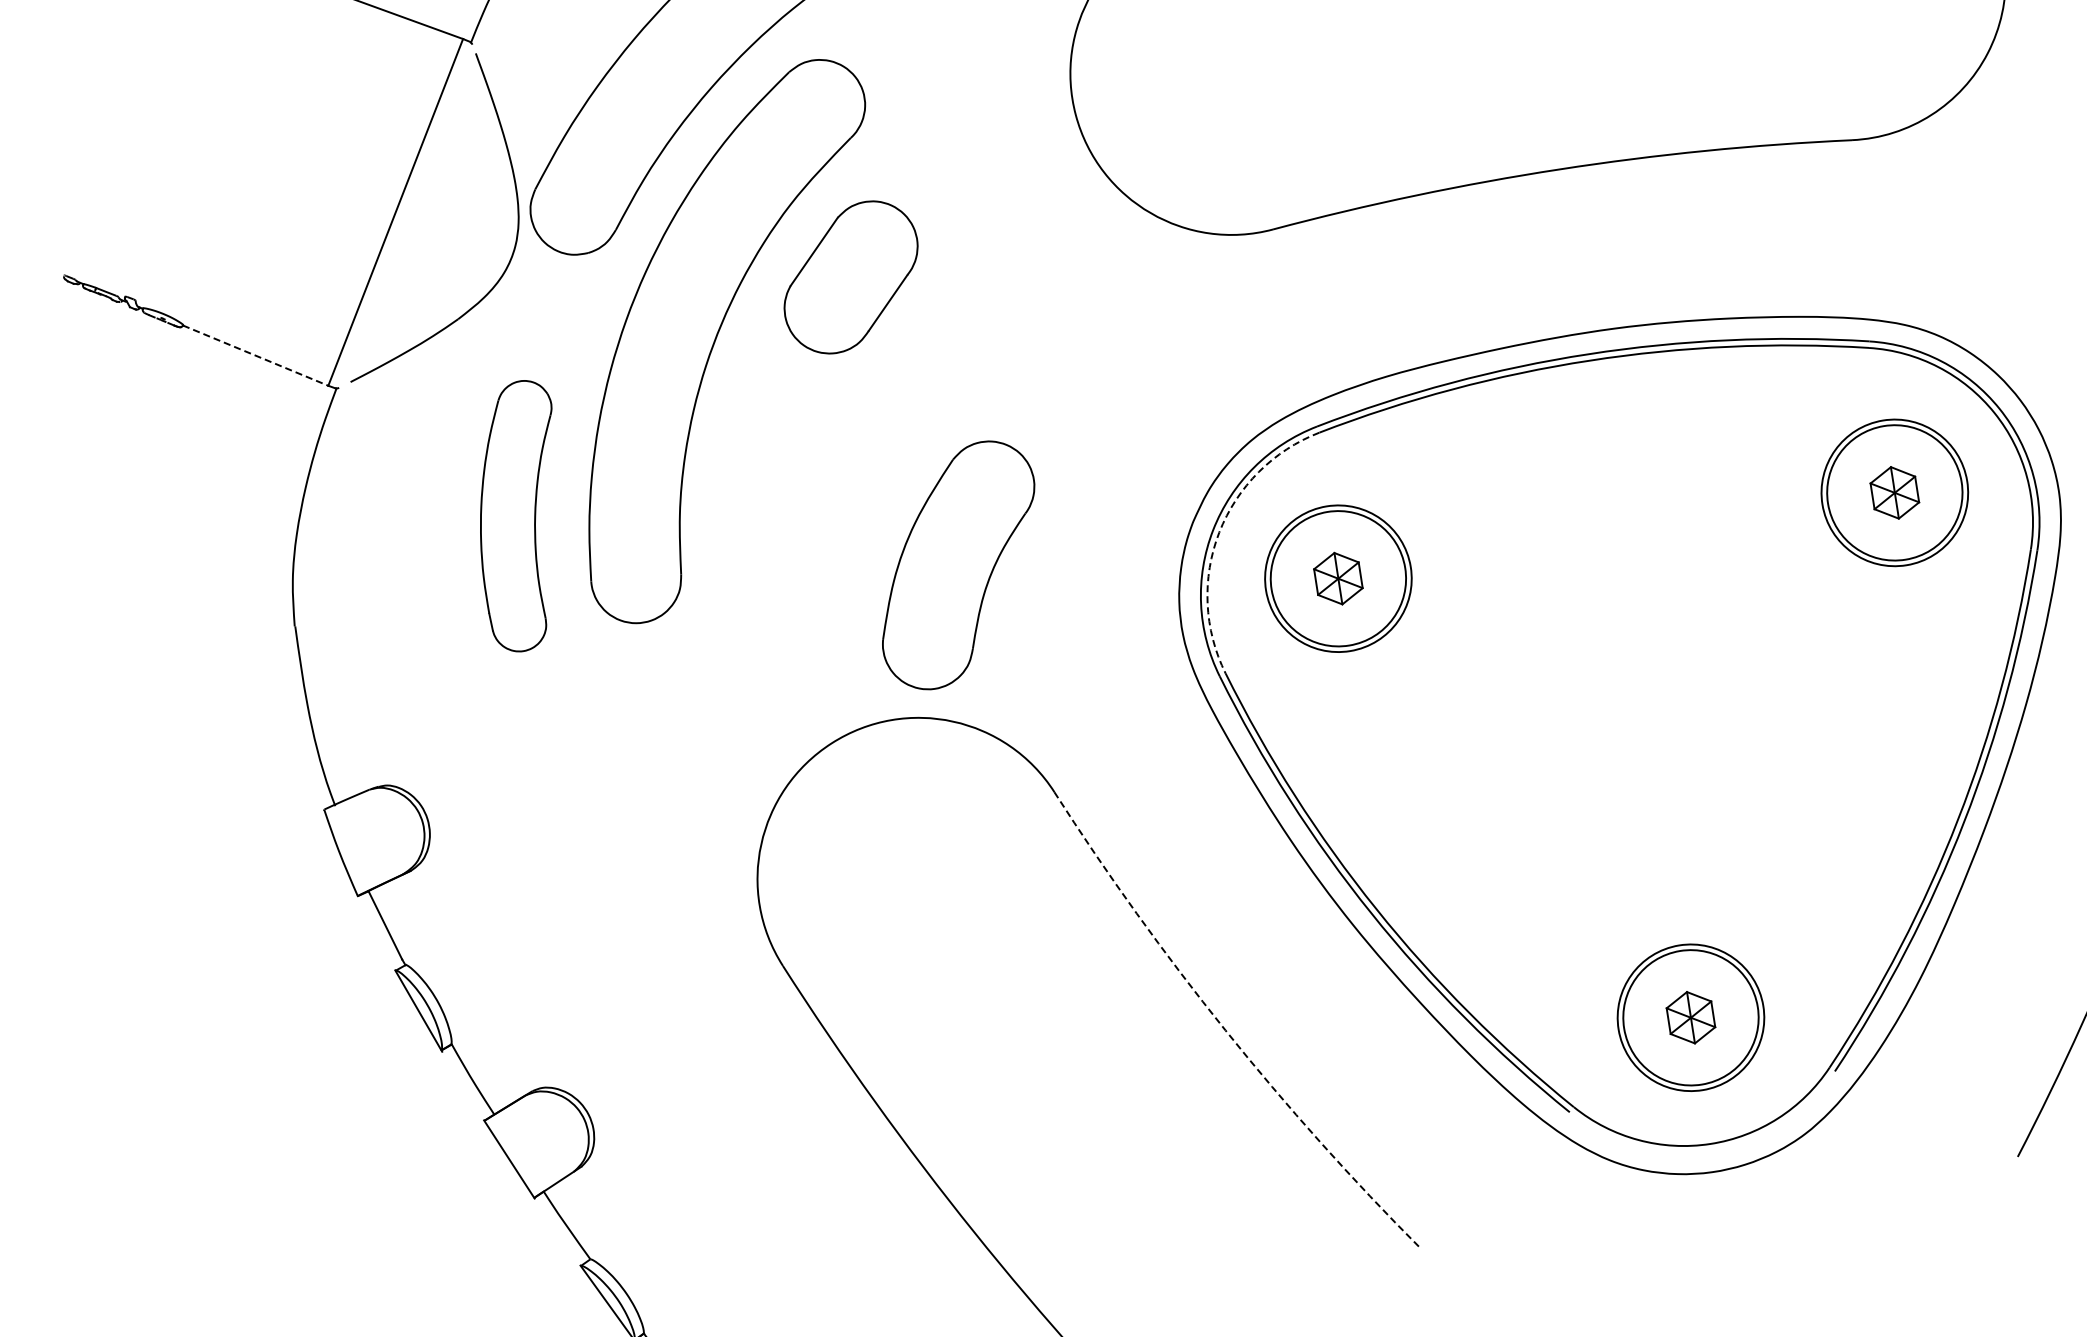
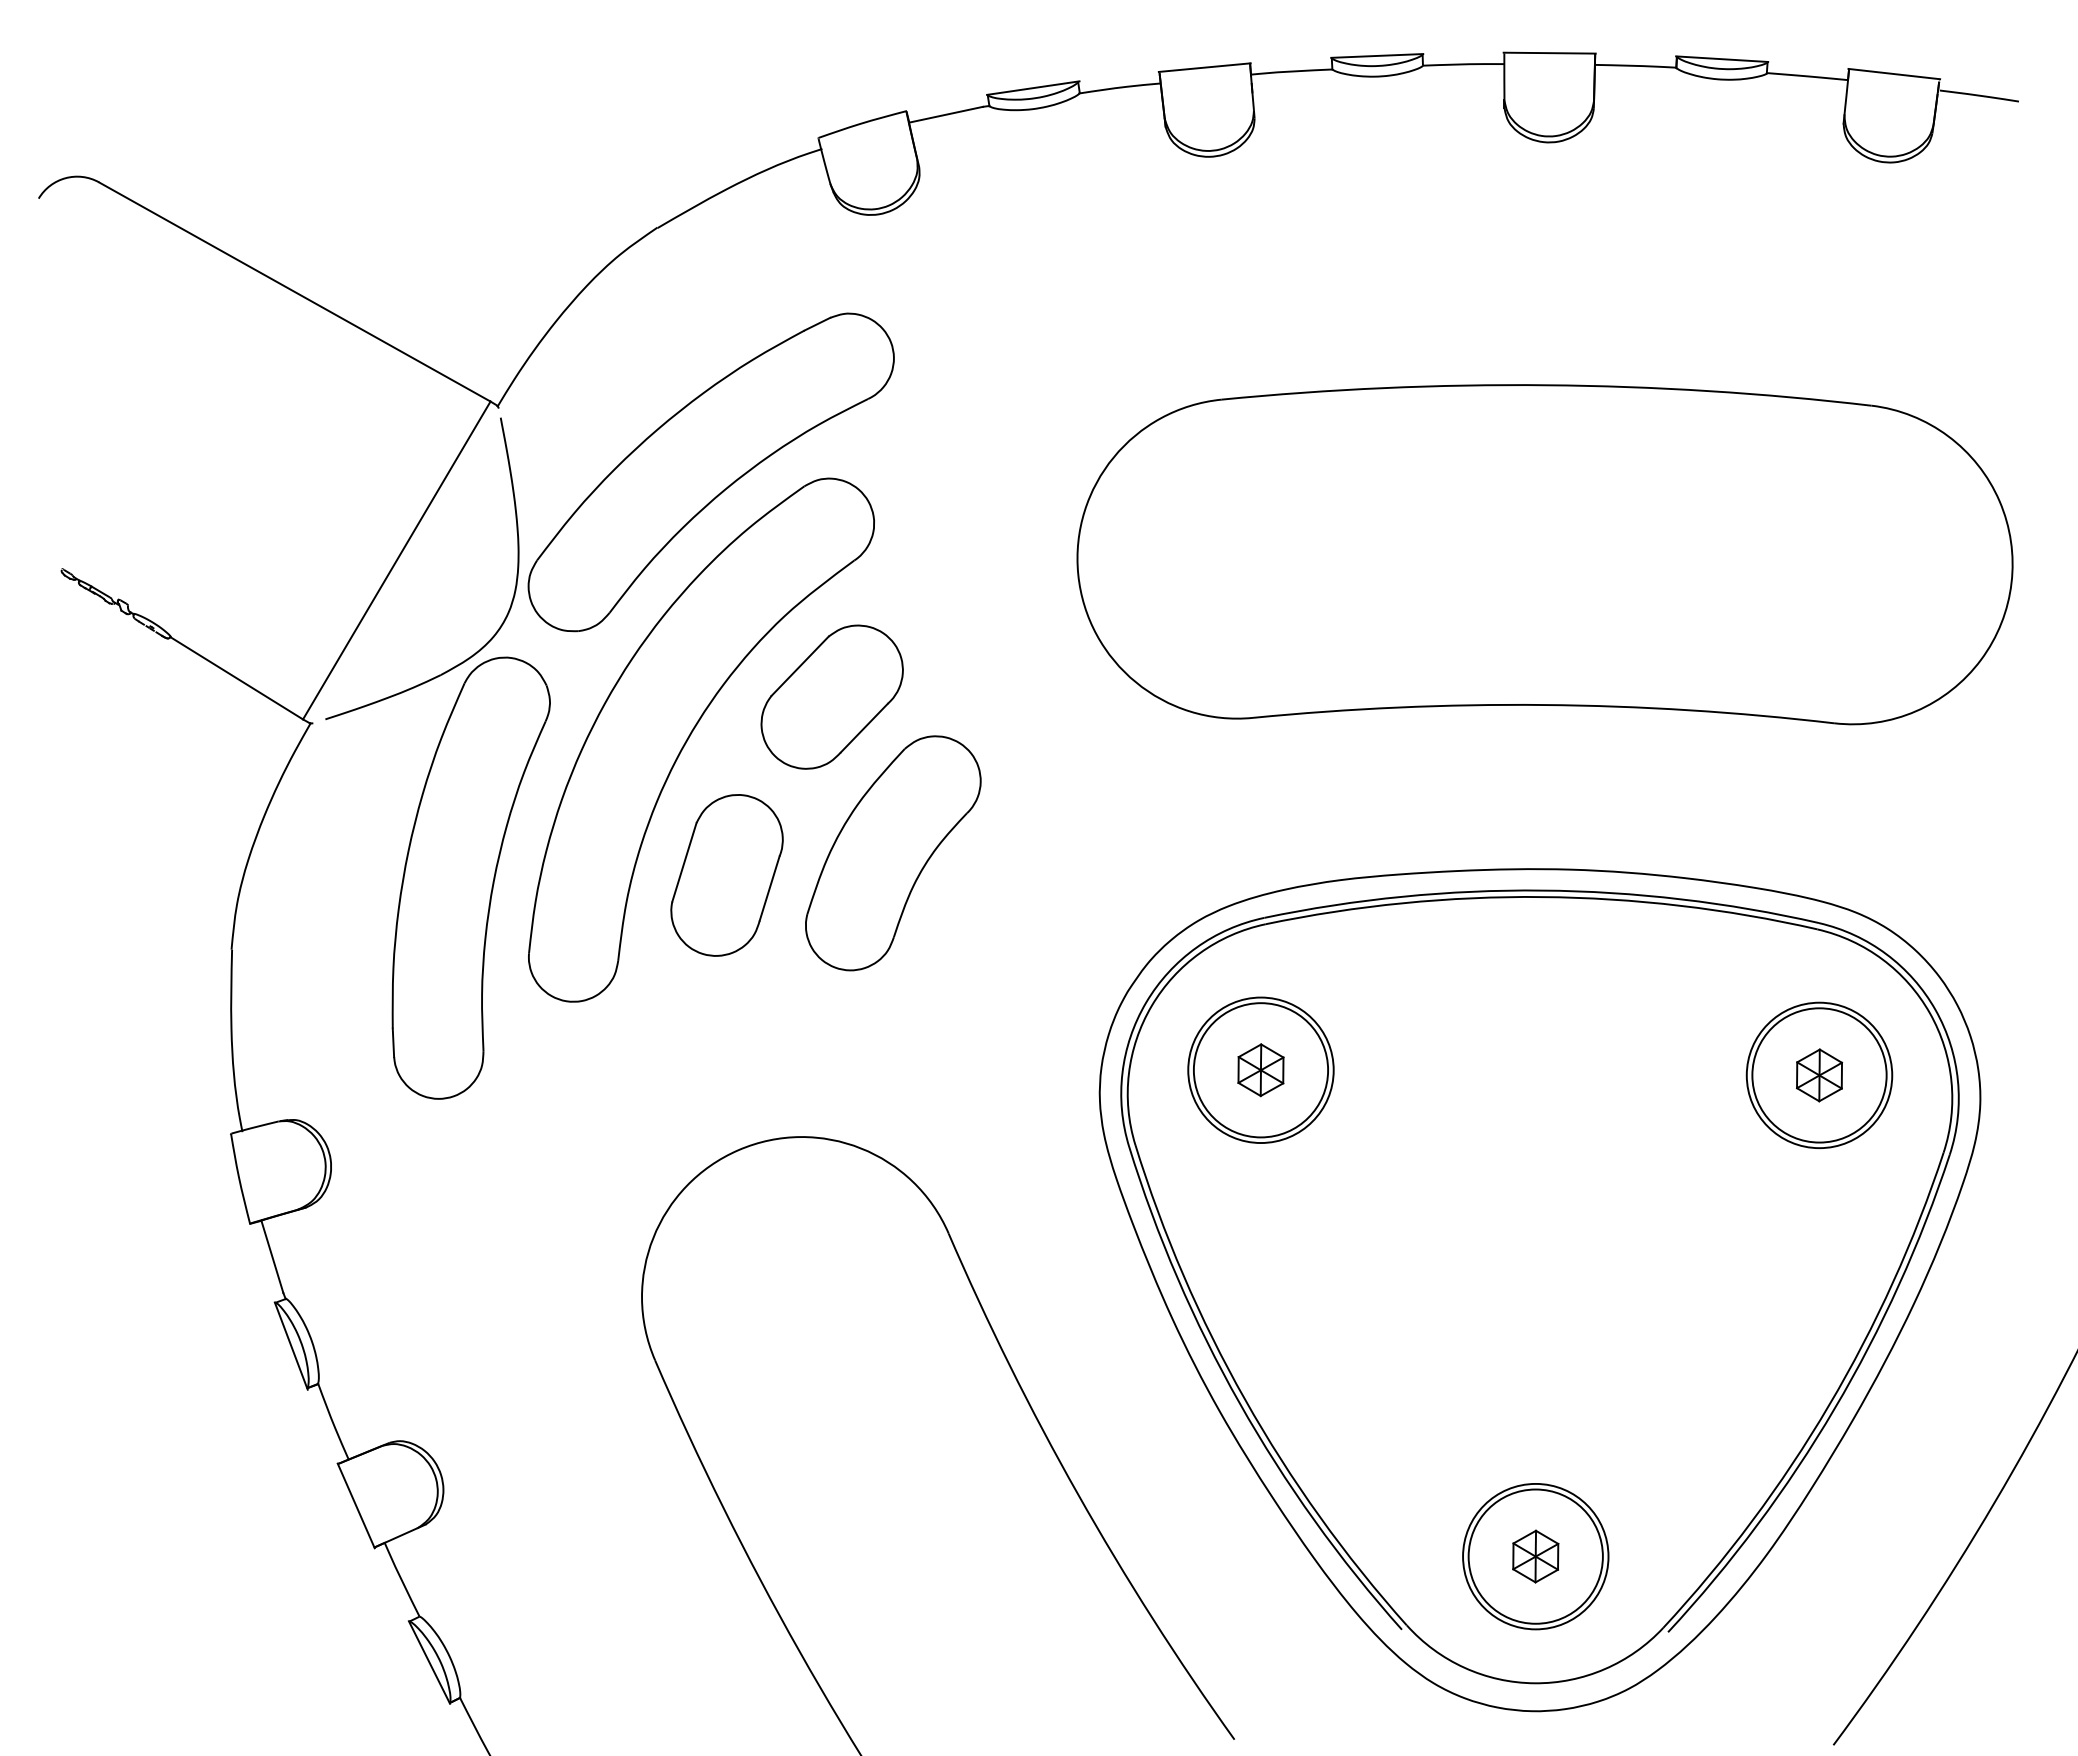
line: (256, 355) -> (237, 678), dashed -> solid
part: (775, 472) -> (726, 875), added
part: (520, 515) -> (470, 877), size x1.67
arc: (1218, 532) -> (1151, 1005), dashed -> solid
part: (958, 565) -> (893, 853), moved
arc: (1225, 1030) -> (1078, 1494), dashed -> solid

